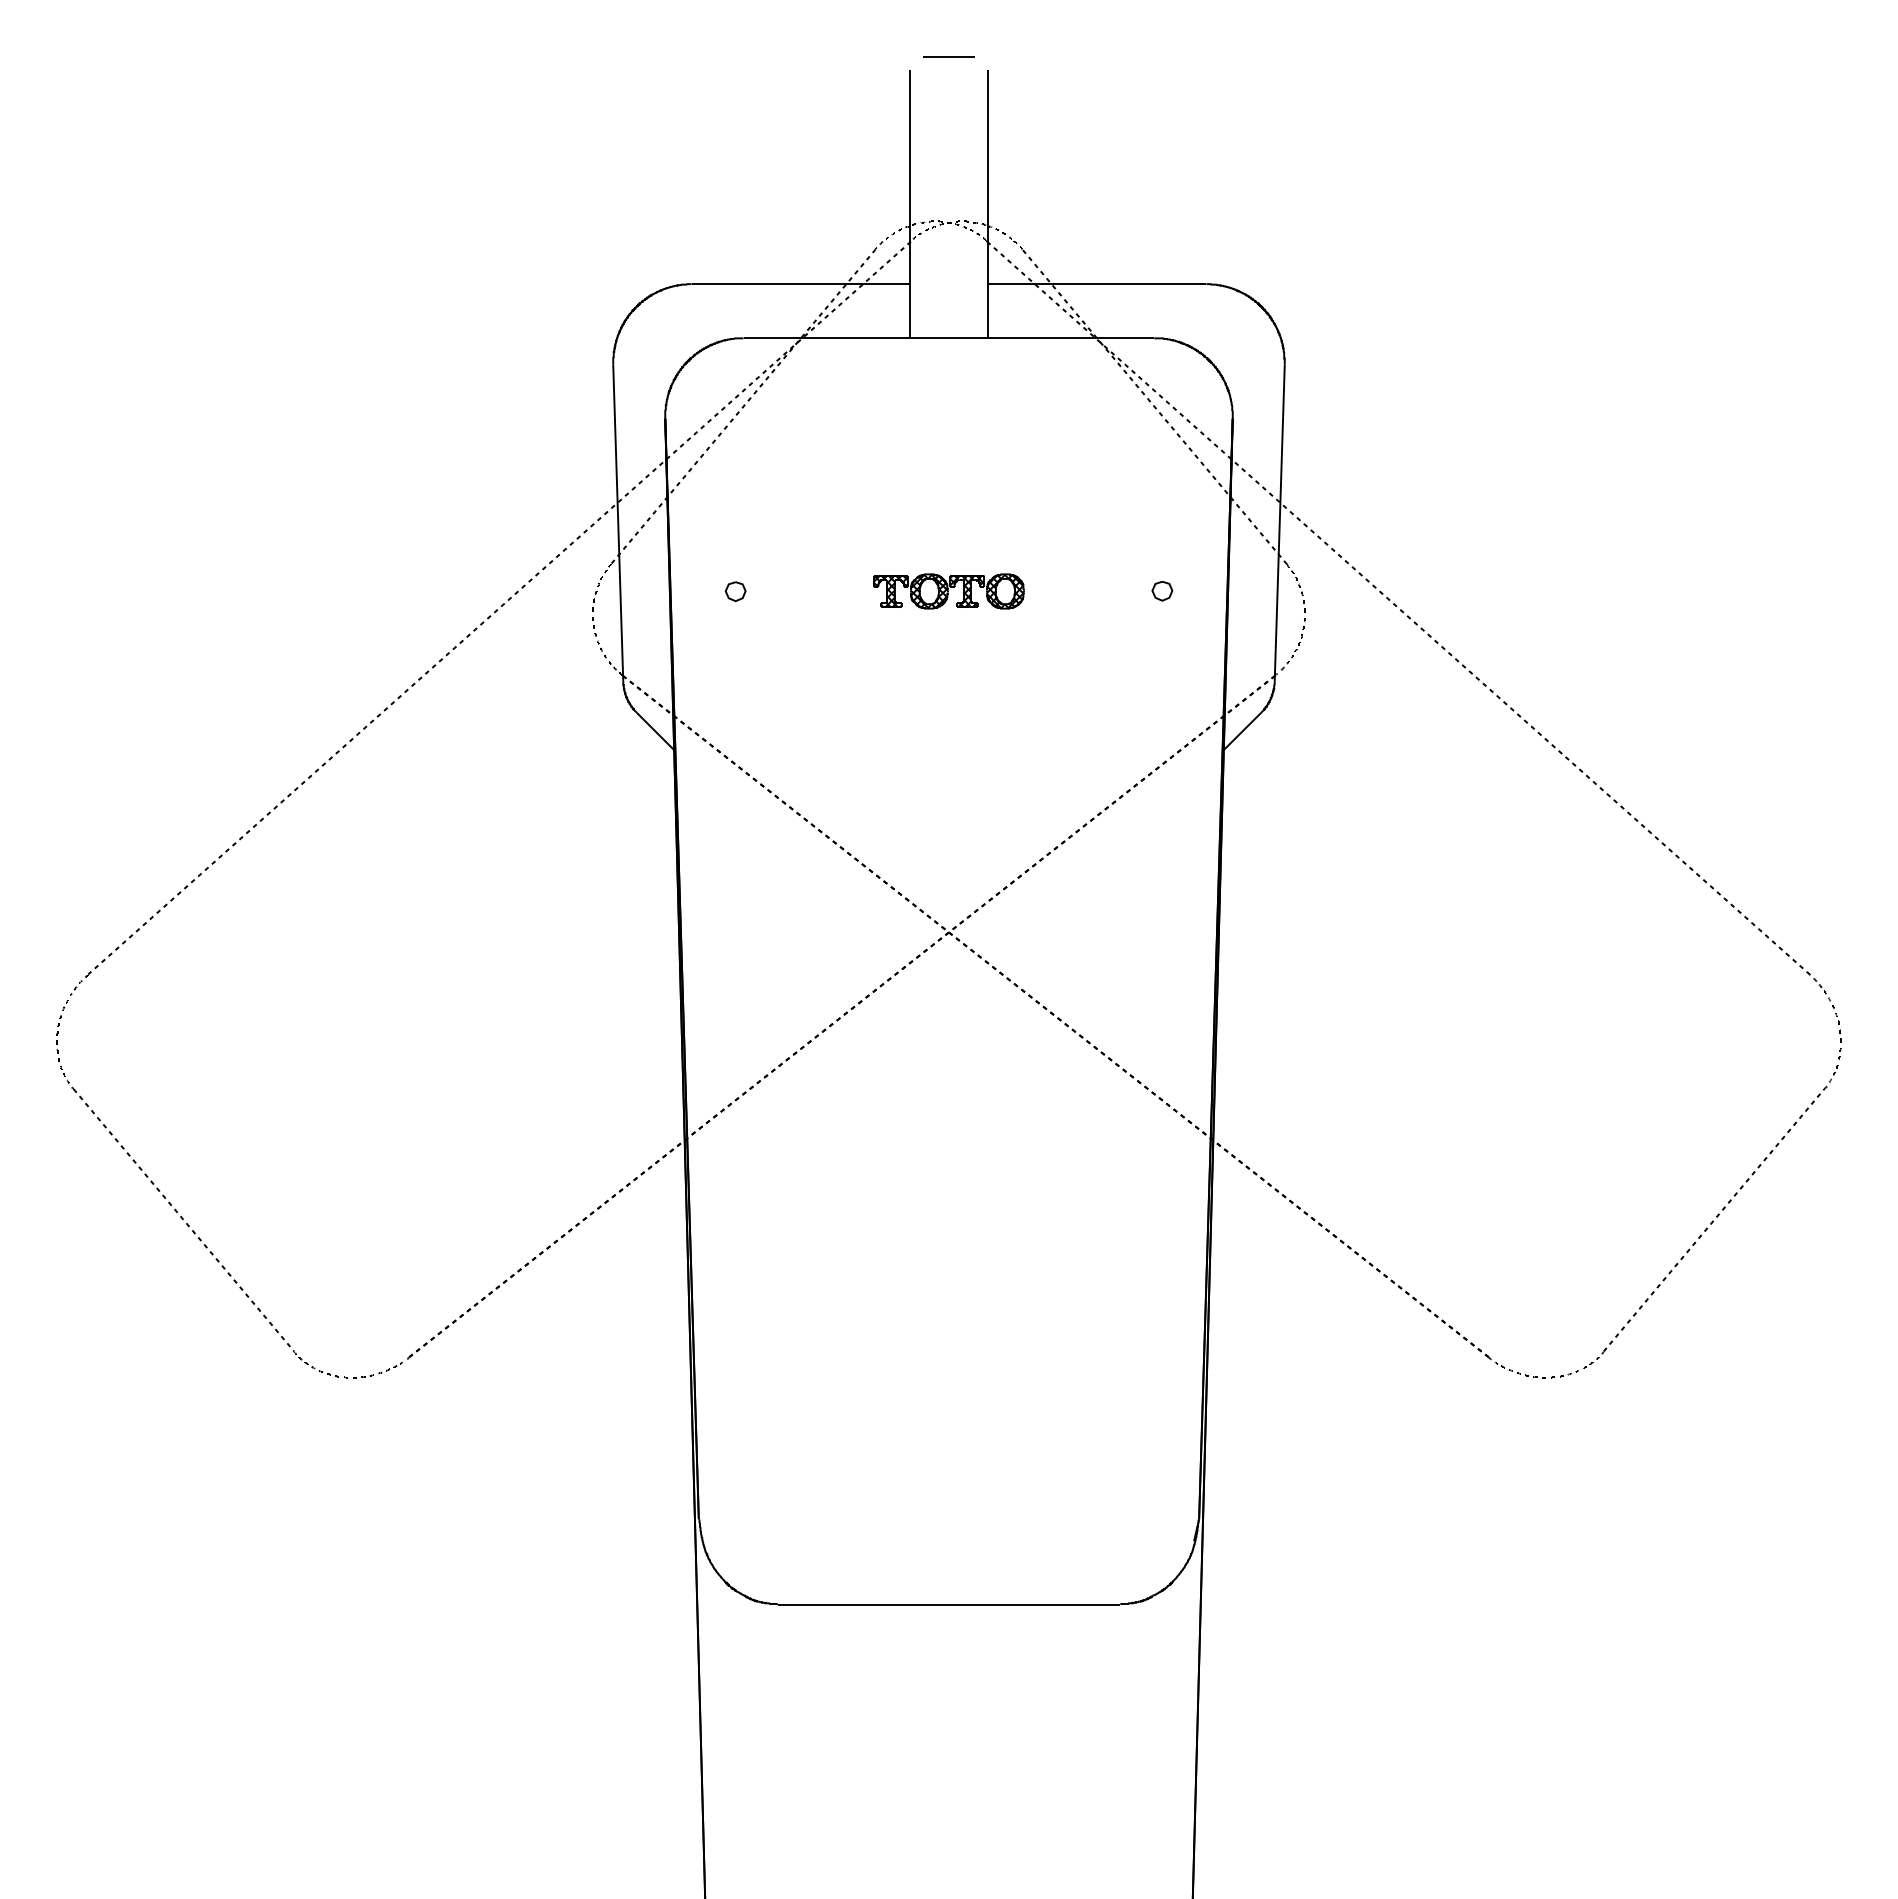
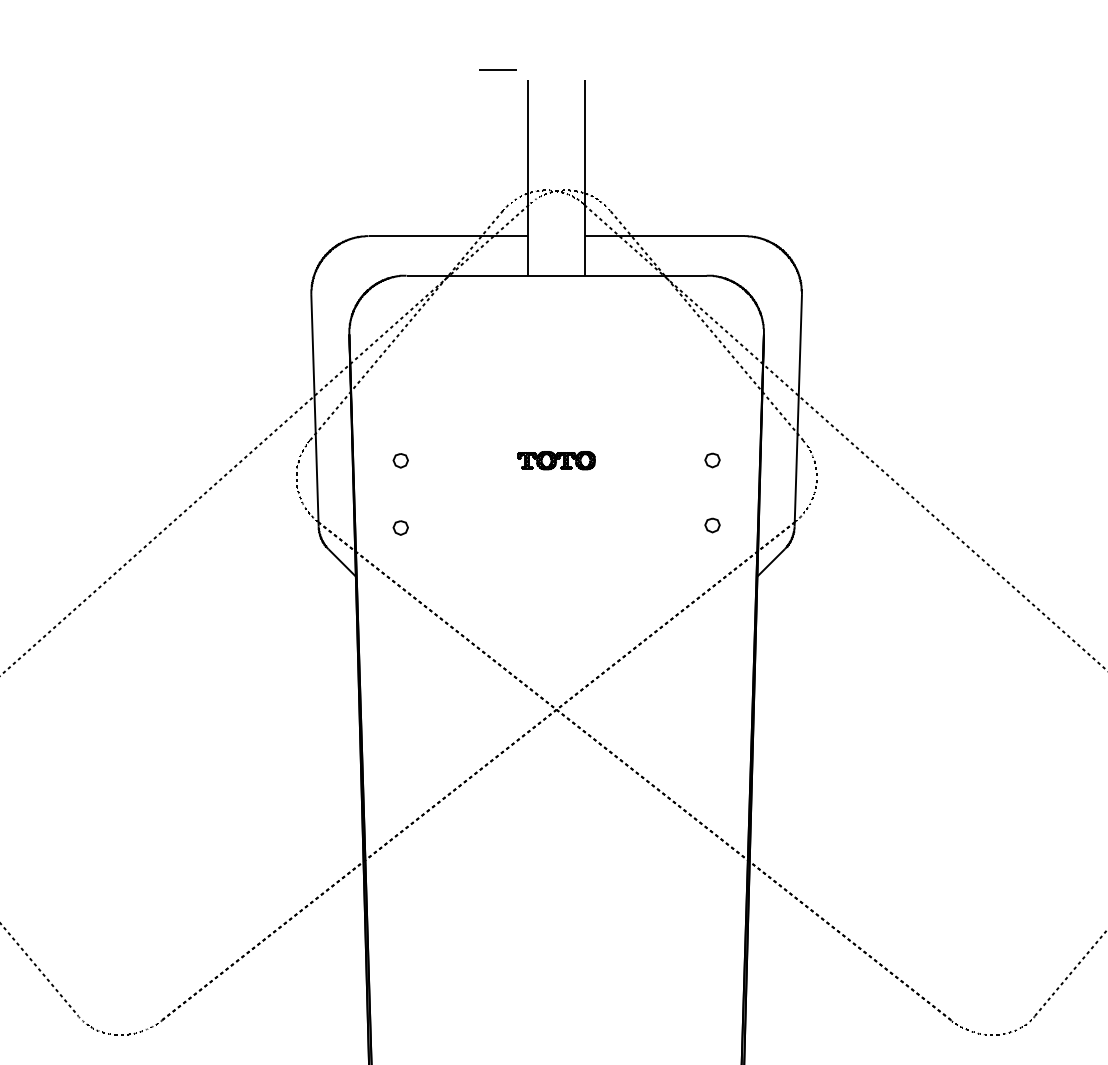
line: (948, 56) -> (497, 69), moved
part: (948, 591) -> (556, 460), size x0.7
part: (1162, 680) -> (712, 525), added
part: (735, 683) -> (400, 527), added

